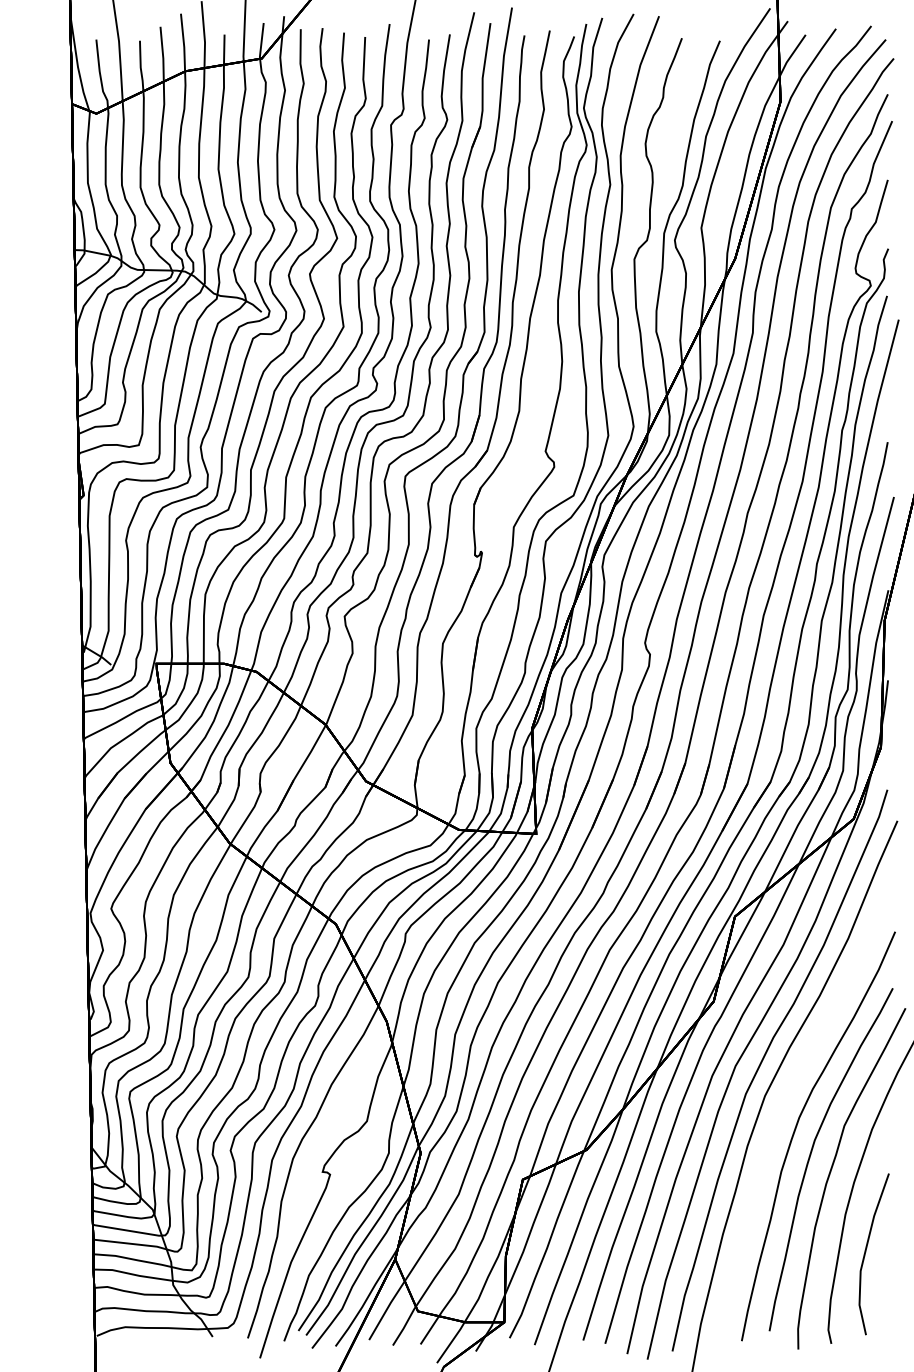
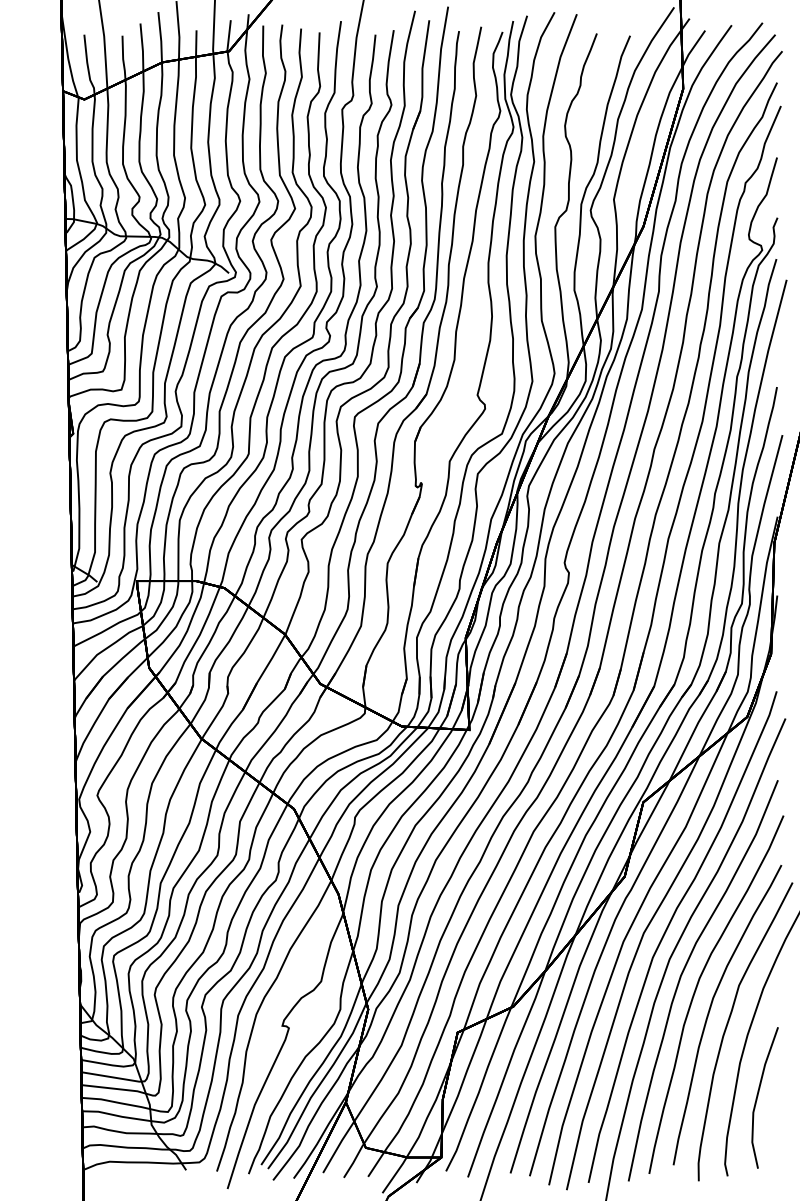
curve: (780, 1112) -> (683, 973), added

